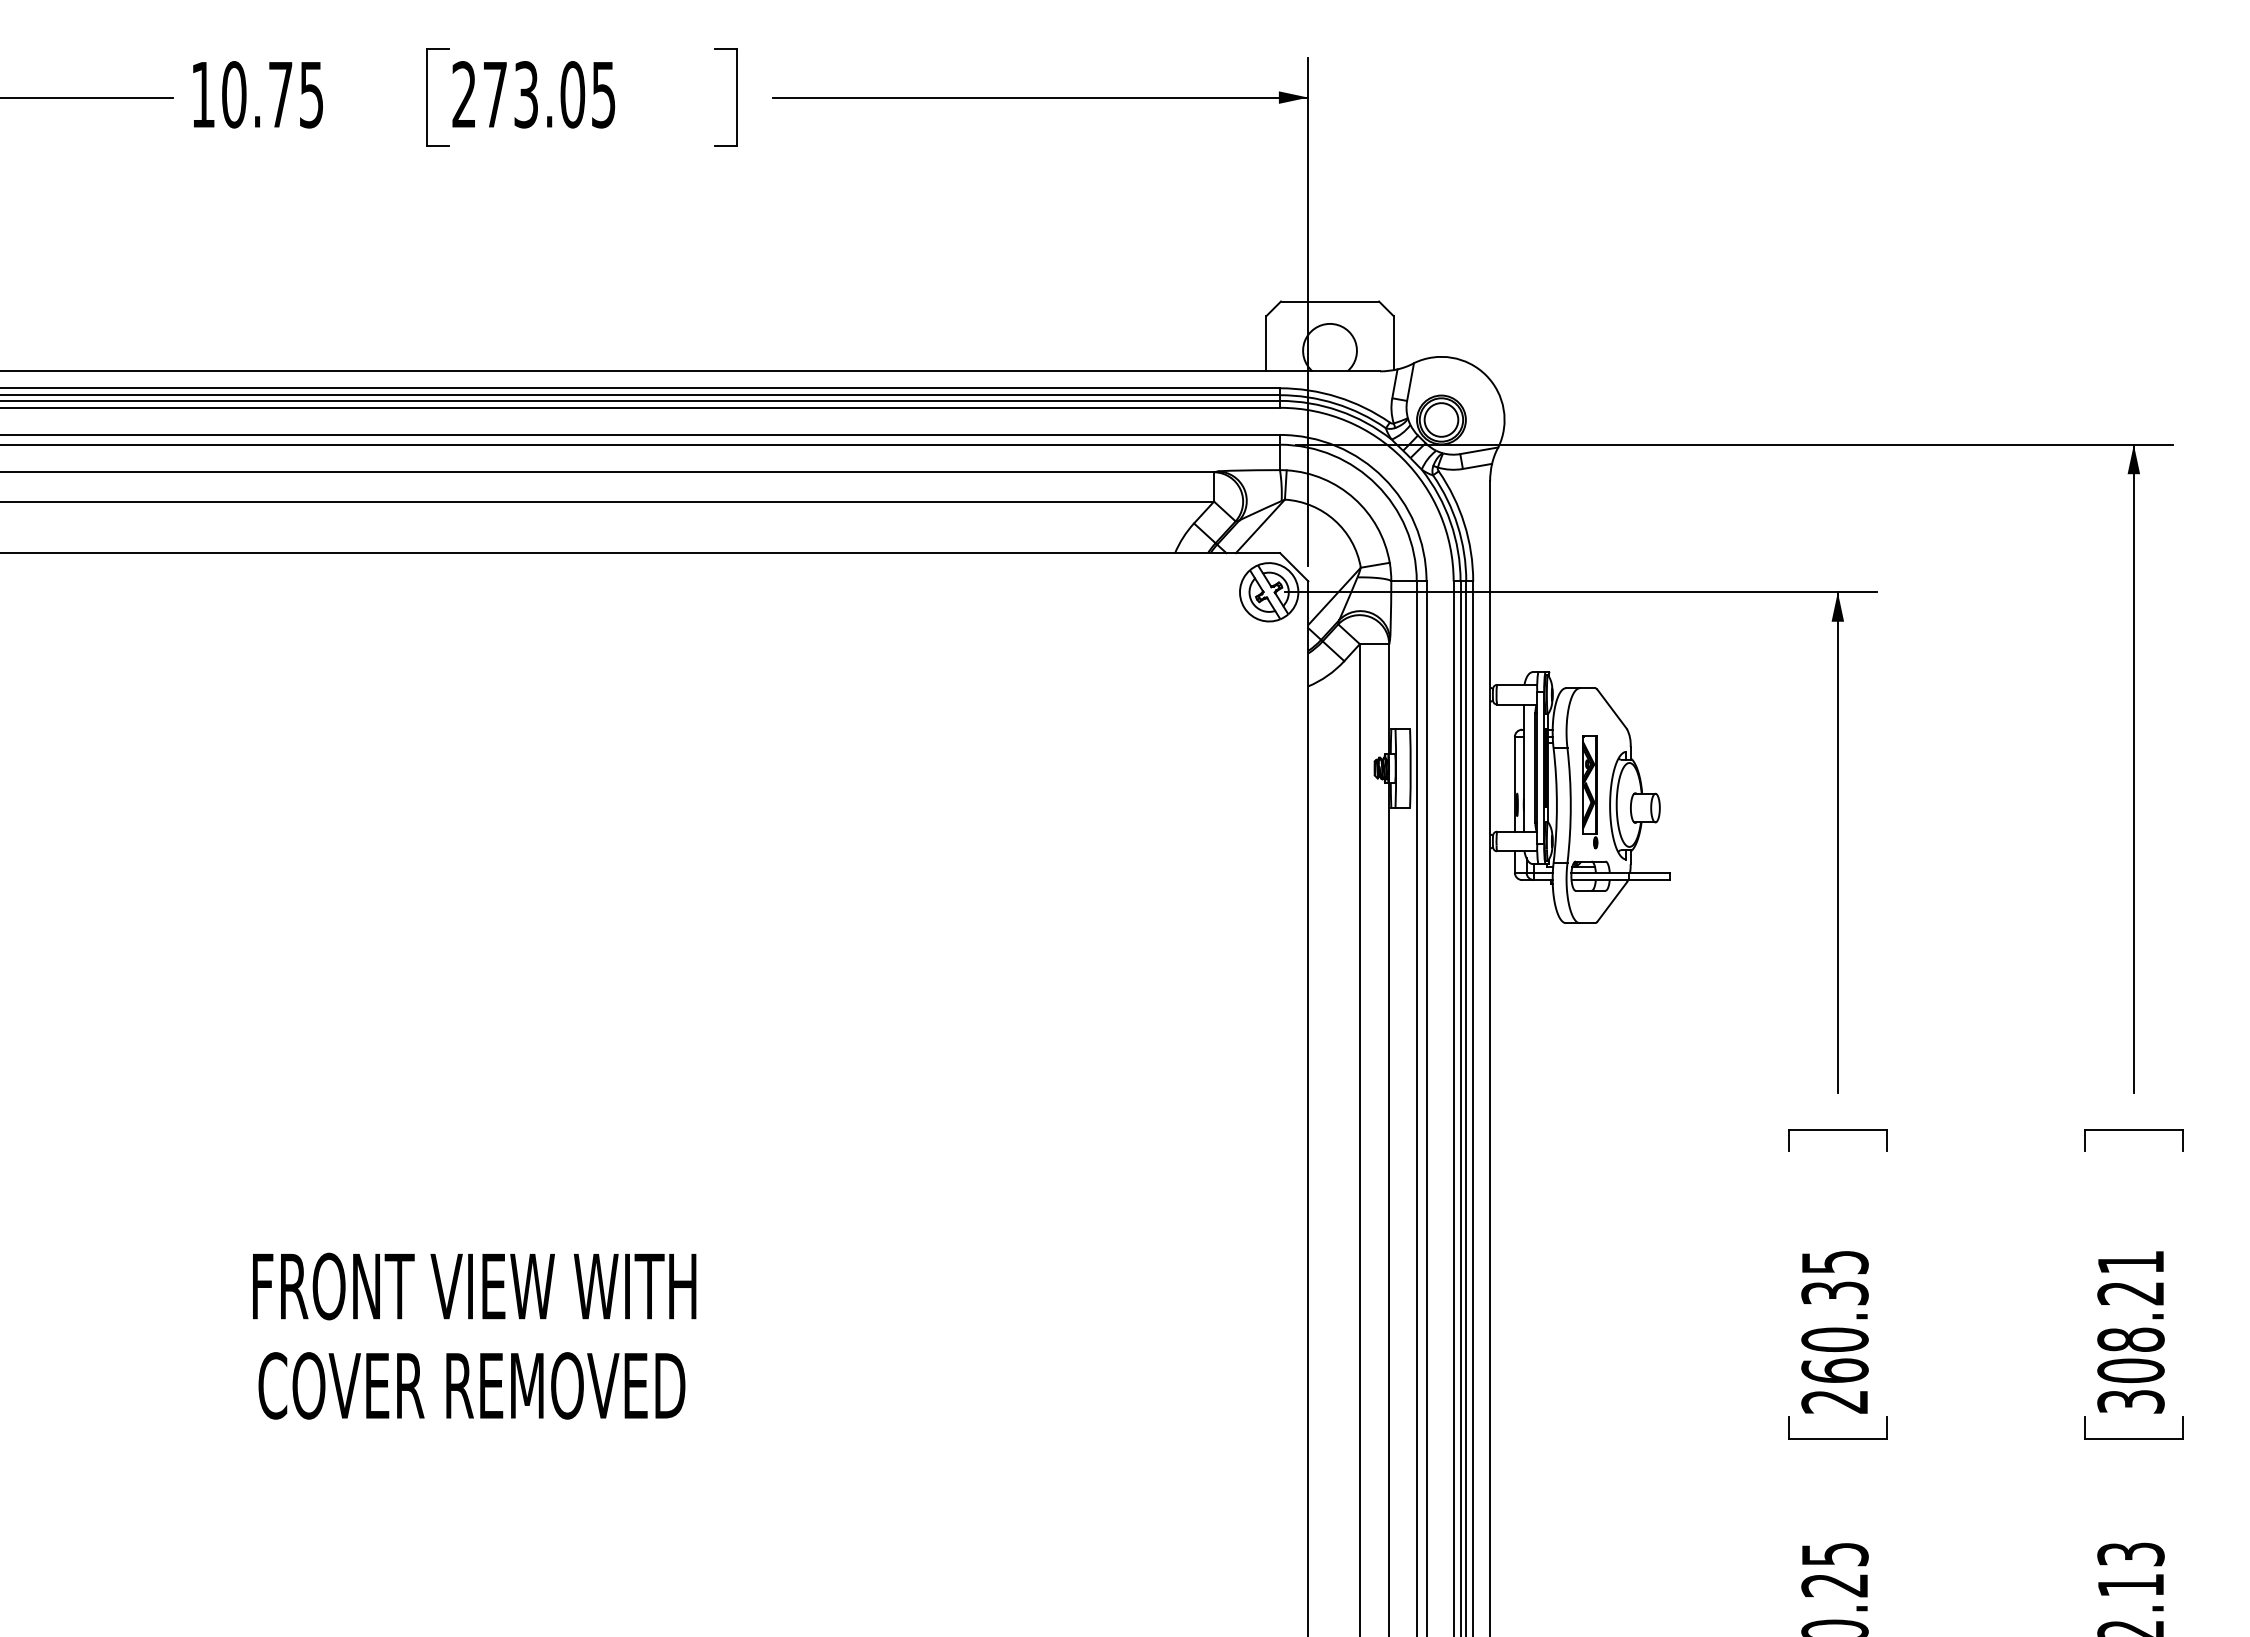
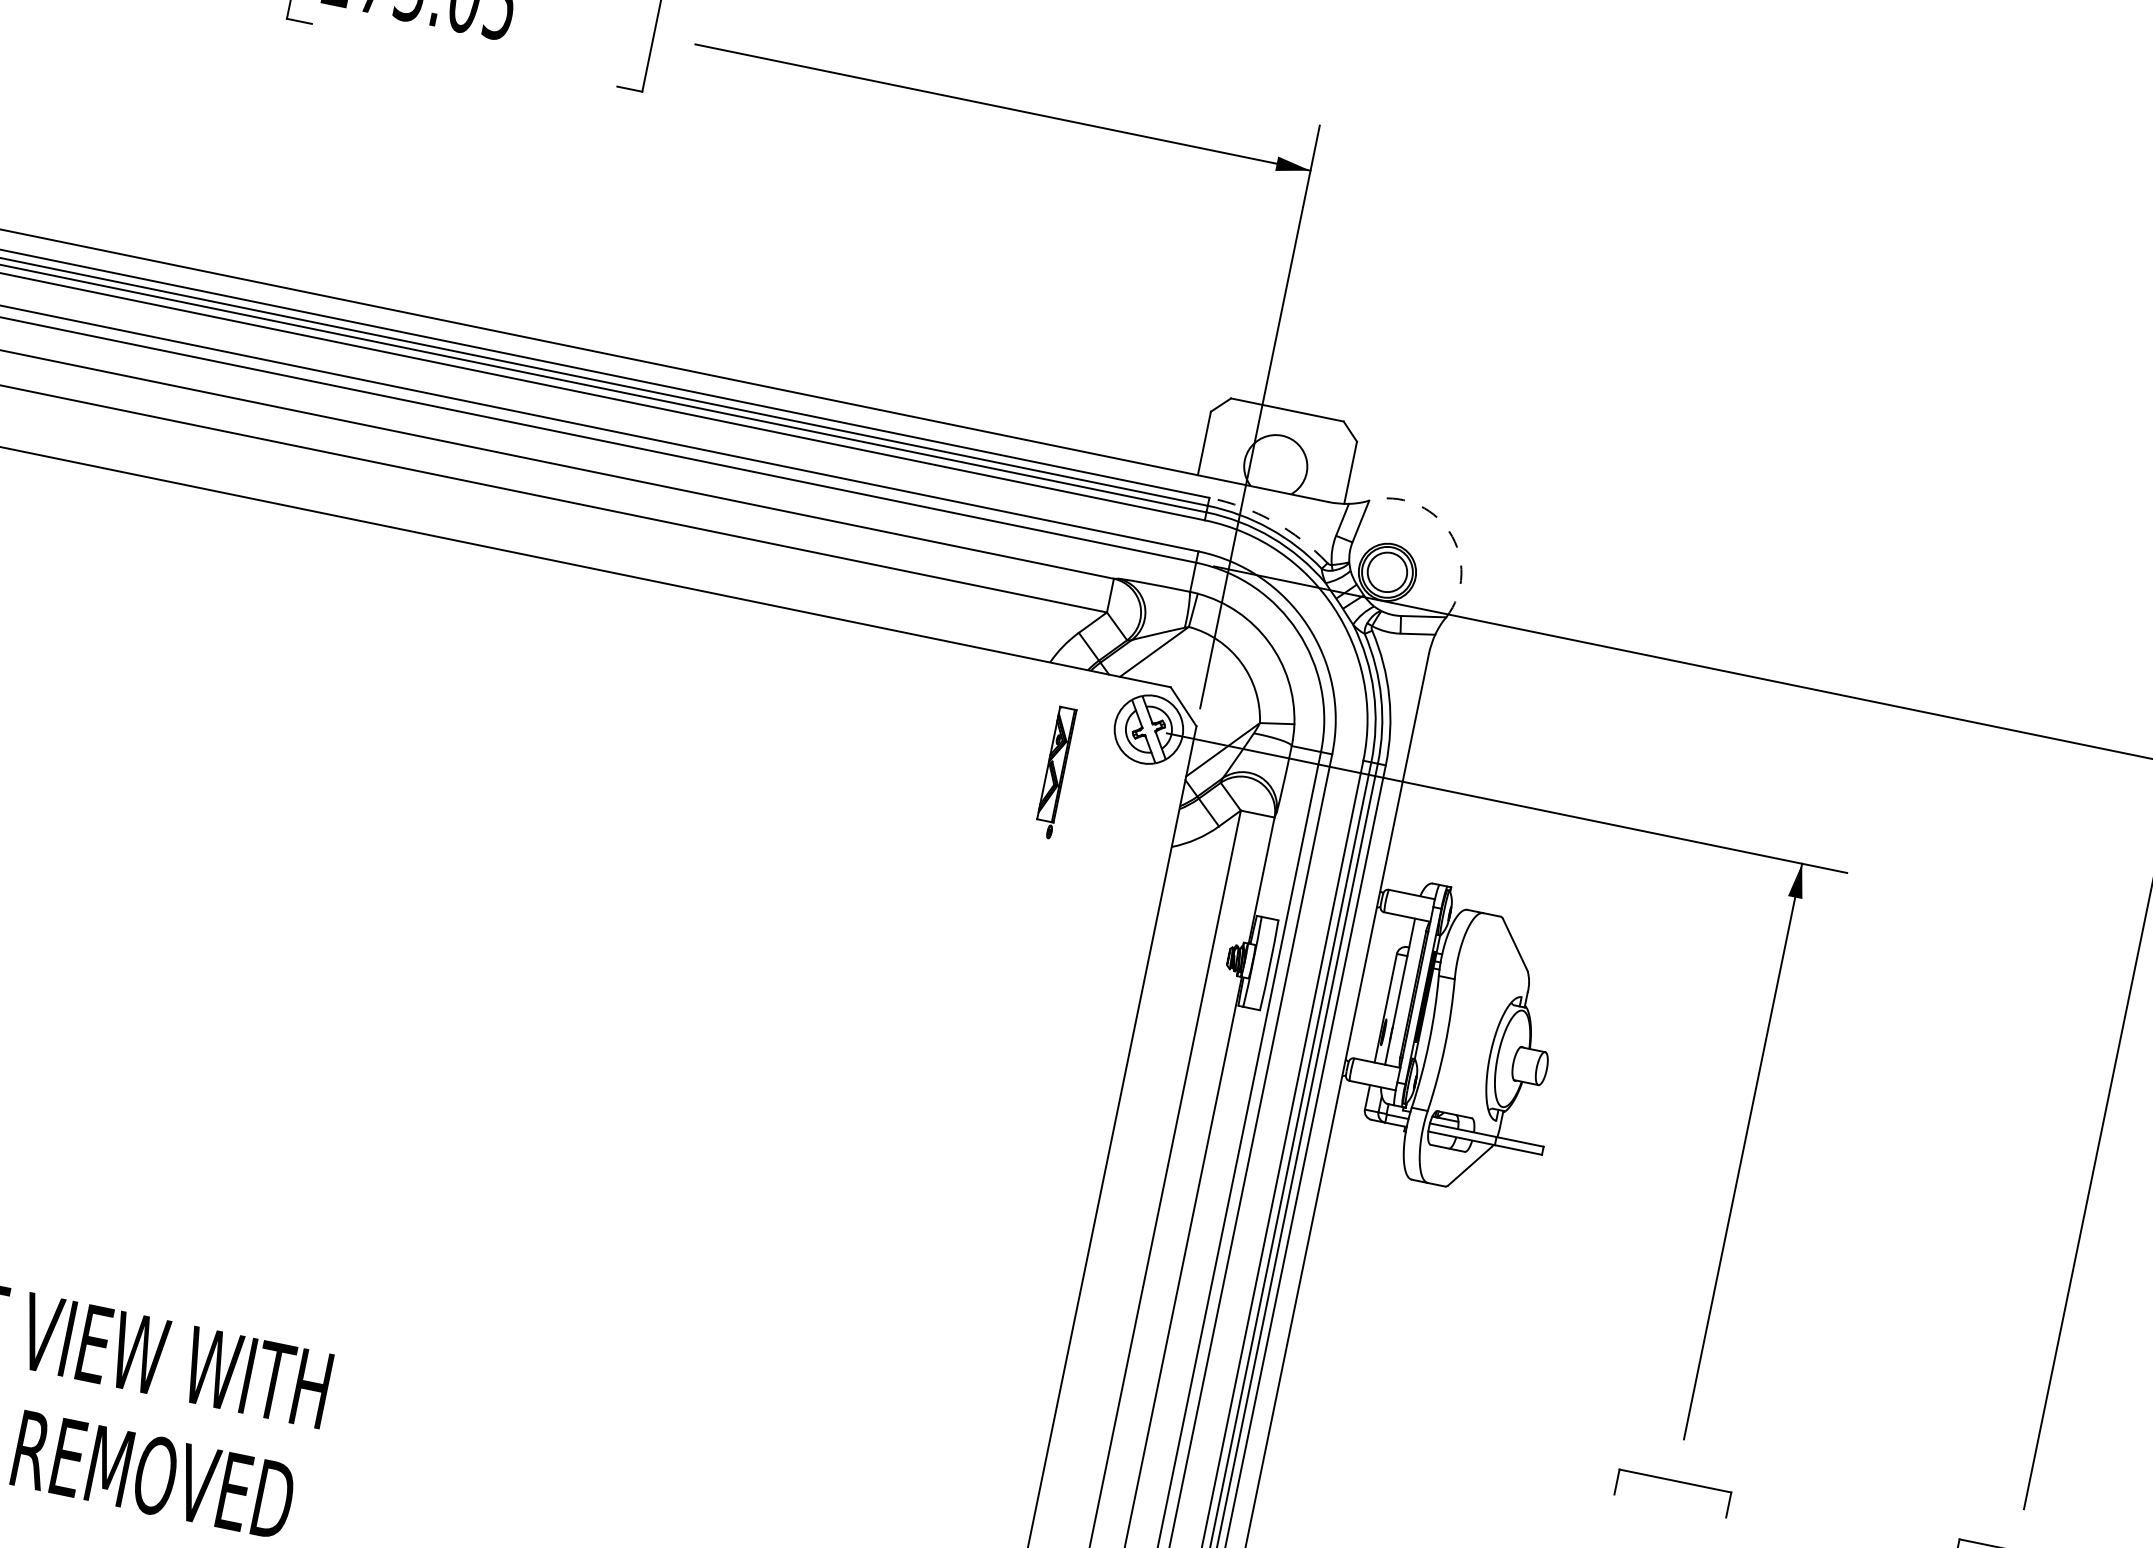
arc: (1486, 375) -> (1449, 531), solid -> dashed
arc: (1337, 397) -> (1273, 522), solid -> dashed
part: (1590, 792) -> (1055, 772), moved

